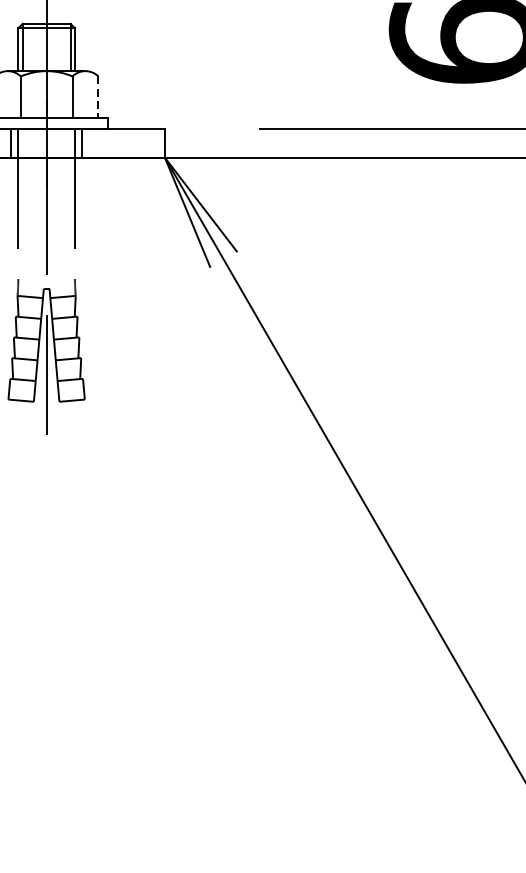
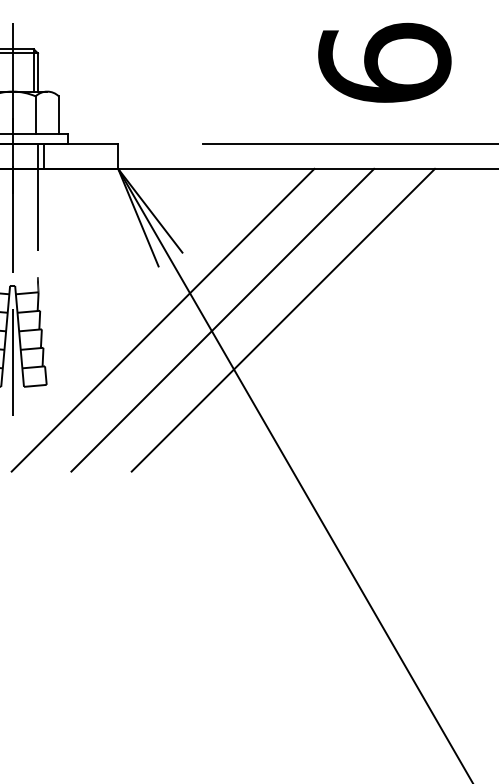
line: (98, 97) -> (58, 115), dashed -> solid
line: (214, 326) -> (162, 319), added
line: (281, 326) -> (222, 319), added
line: (348, 326) -> (282, 319), added

